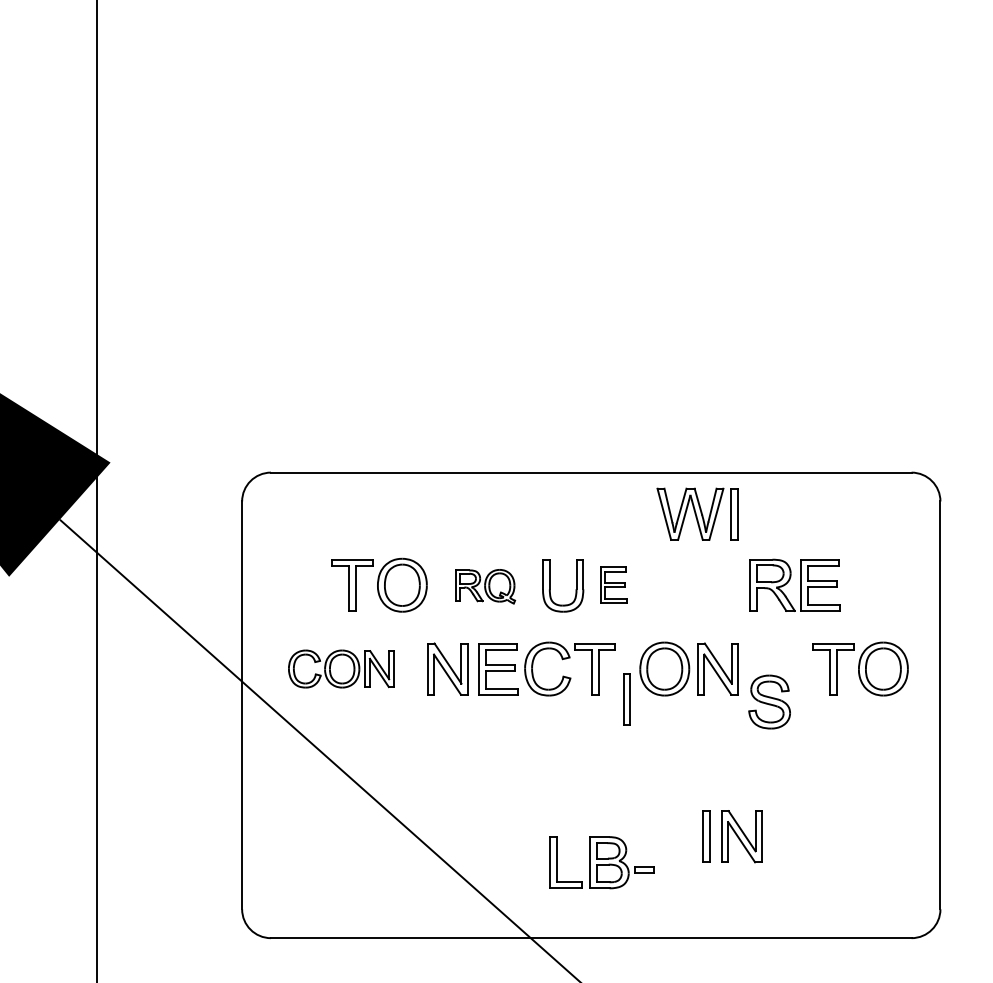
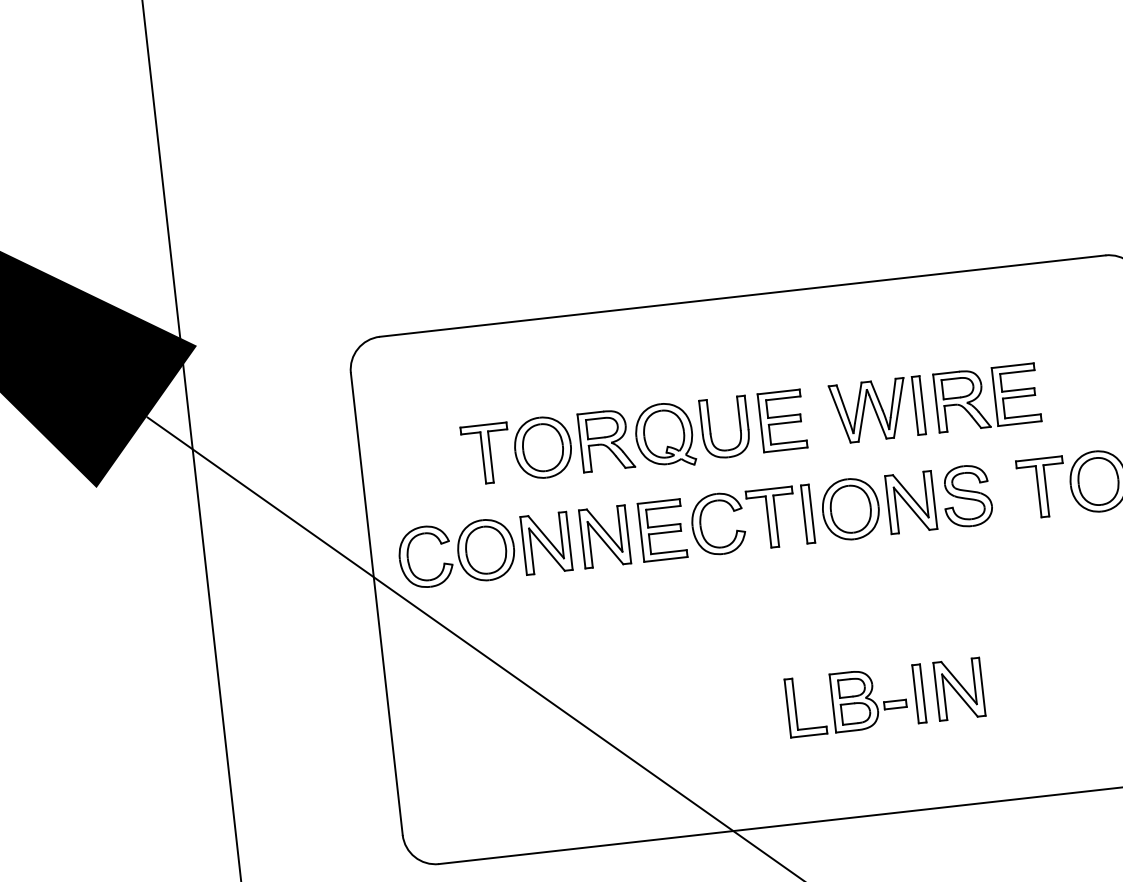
part: (697, 513) -> (877, 409), moved
part: (613, 585) -> (782, 421), size x1.43
part: (485, 586) -> (637, 438), size x1.67
part: (340, 668) -> (483, 549), size x1.43
part: (626, 699) -> (807, 514), moved
part: (769, 701) -> (967, 495), moved
part: (601, 862) -> (845, 701), moved

